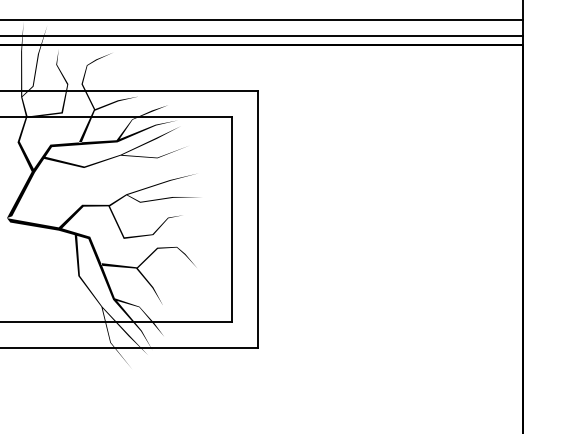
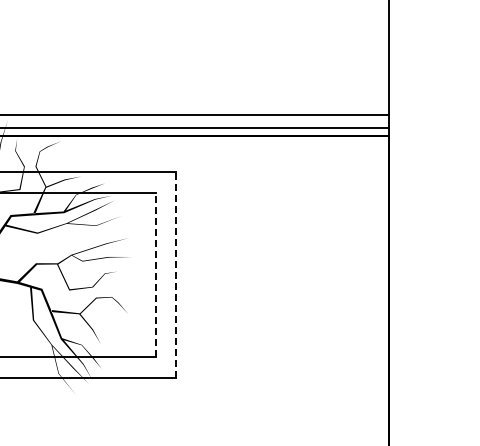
line: (231, 218) -> (155, 274), solid -> dashed
line: (257, 220) -> (176, 275), solid -> dashed

